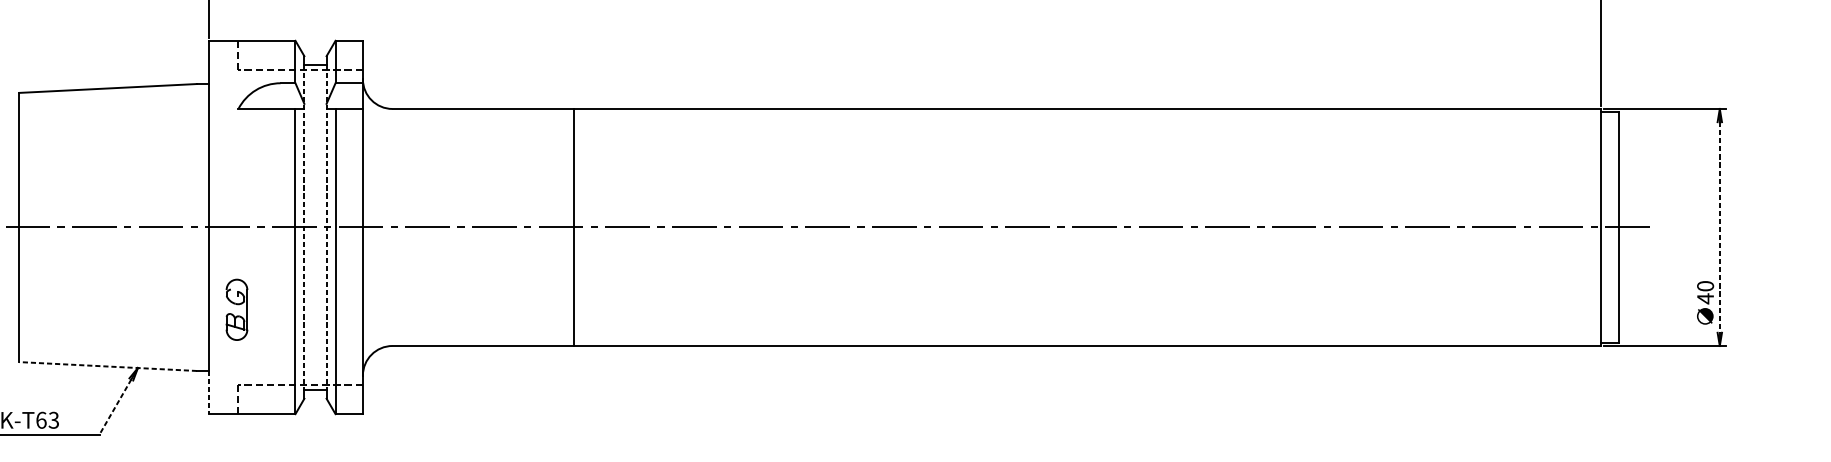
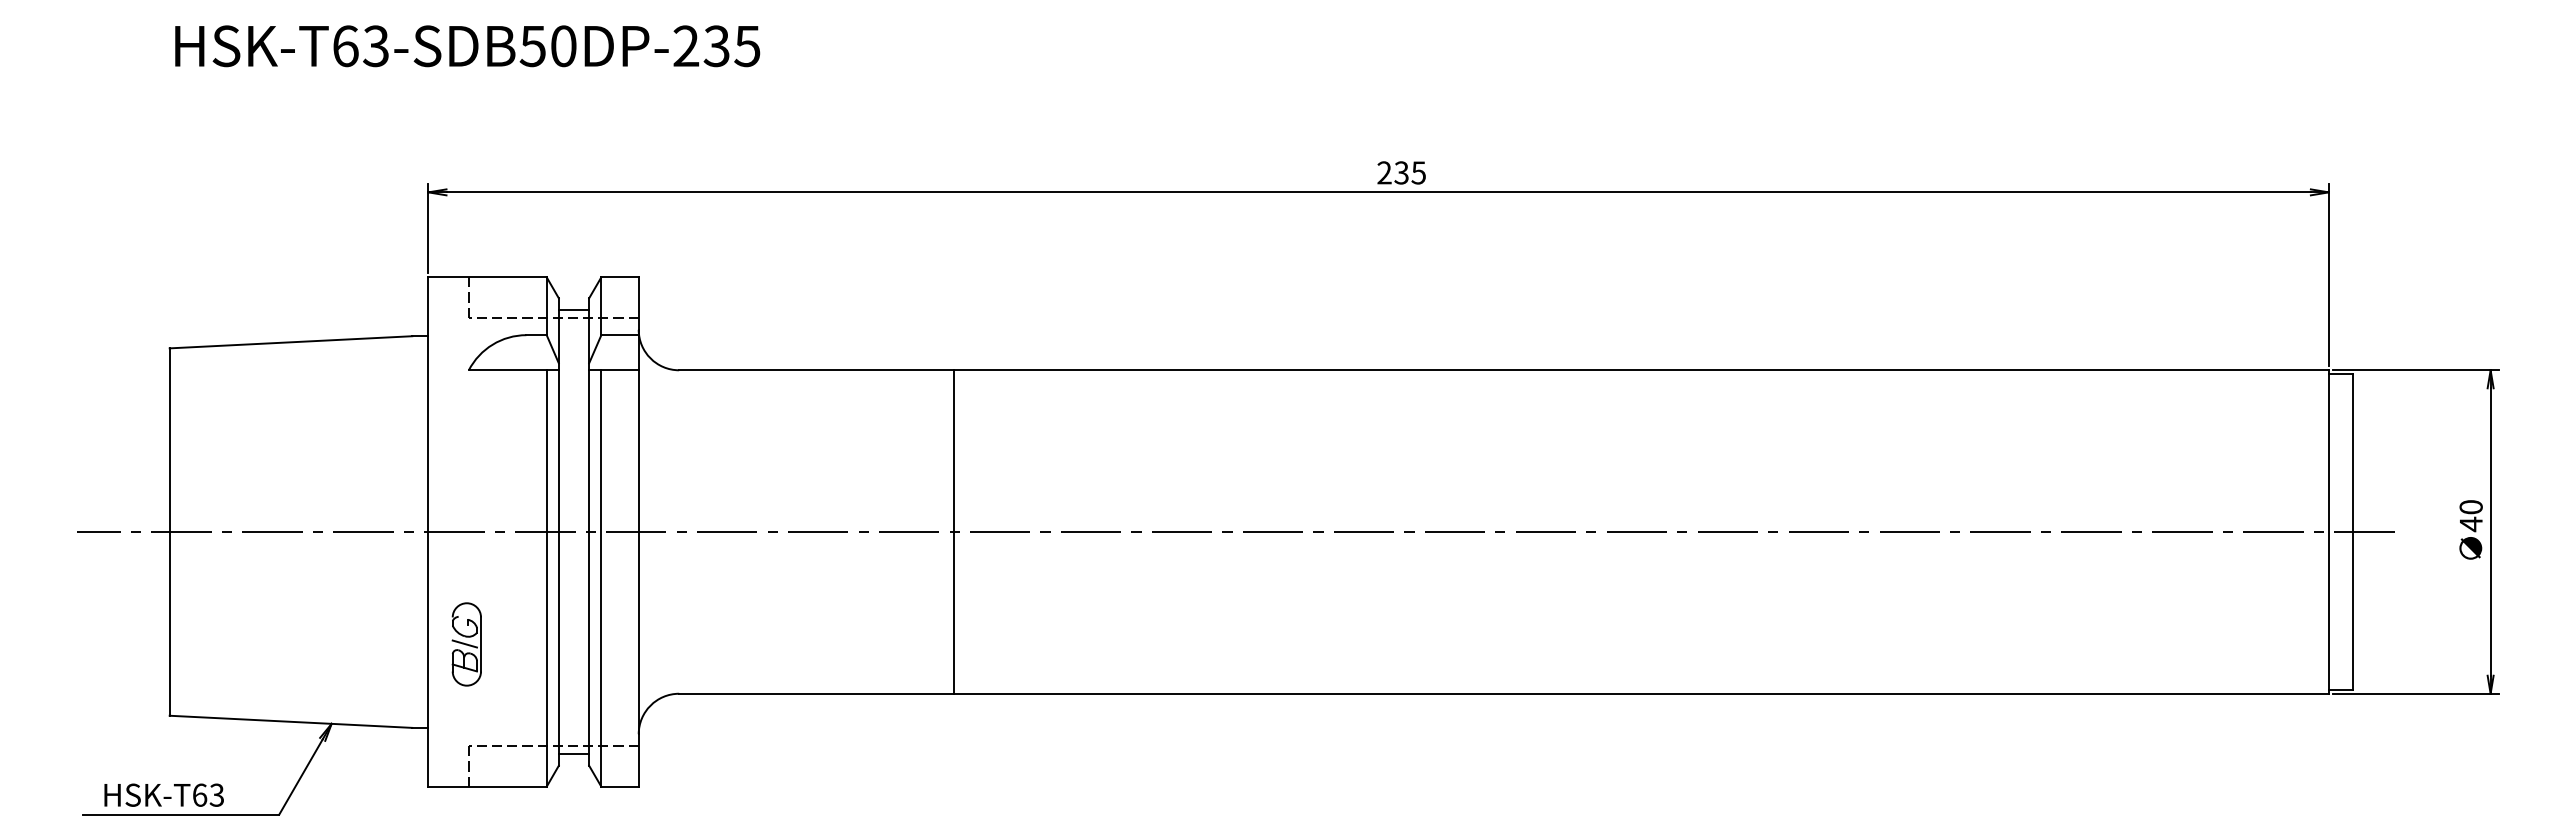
line: (304, 227) -> (558, 532), dashed -> solid
line: (326, 227) -> (589, 532), dashed -> solid
line: (574, 227) -> (954, 531), moved
line: (1719, 227) -> (2490, 532), dashed -> solid
text: (1705, 302) -> (2470, 529), moved
line: (235, 309) -> (464, 643), added
line: (107, 366) -> (290, 721), dashed -> solid
line: (208, 392) -> (428, 757), dashed -> solid
line: (115, 407) -> (300, 777), dashed -> solid

